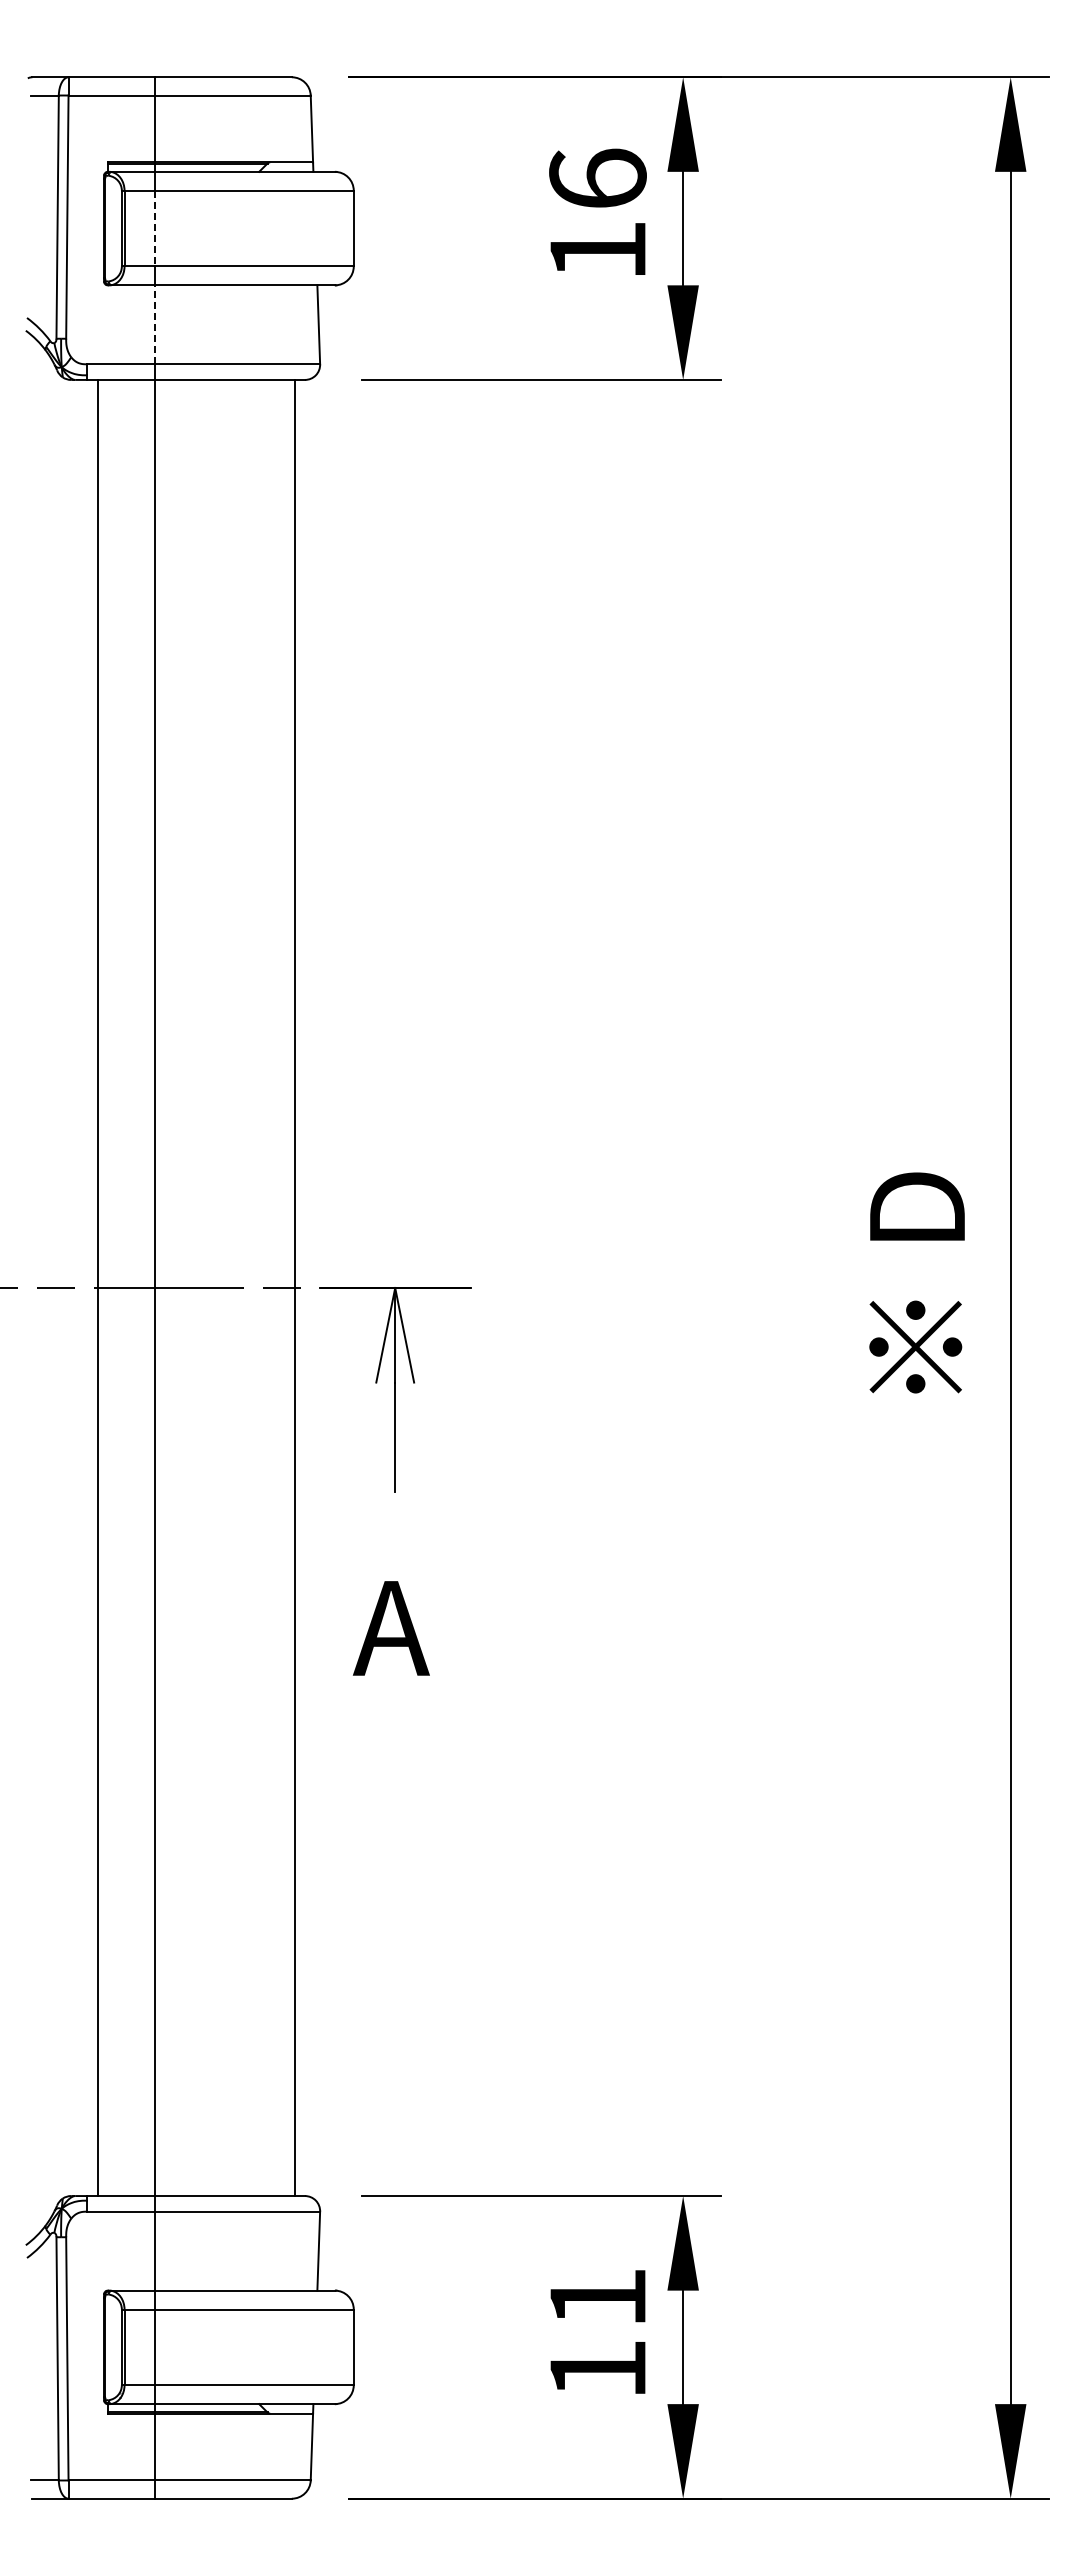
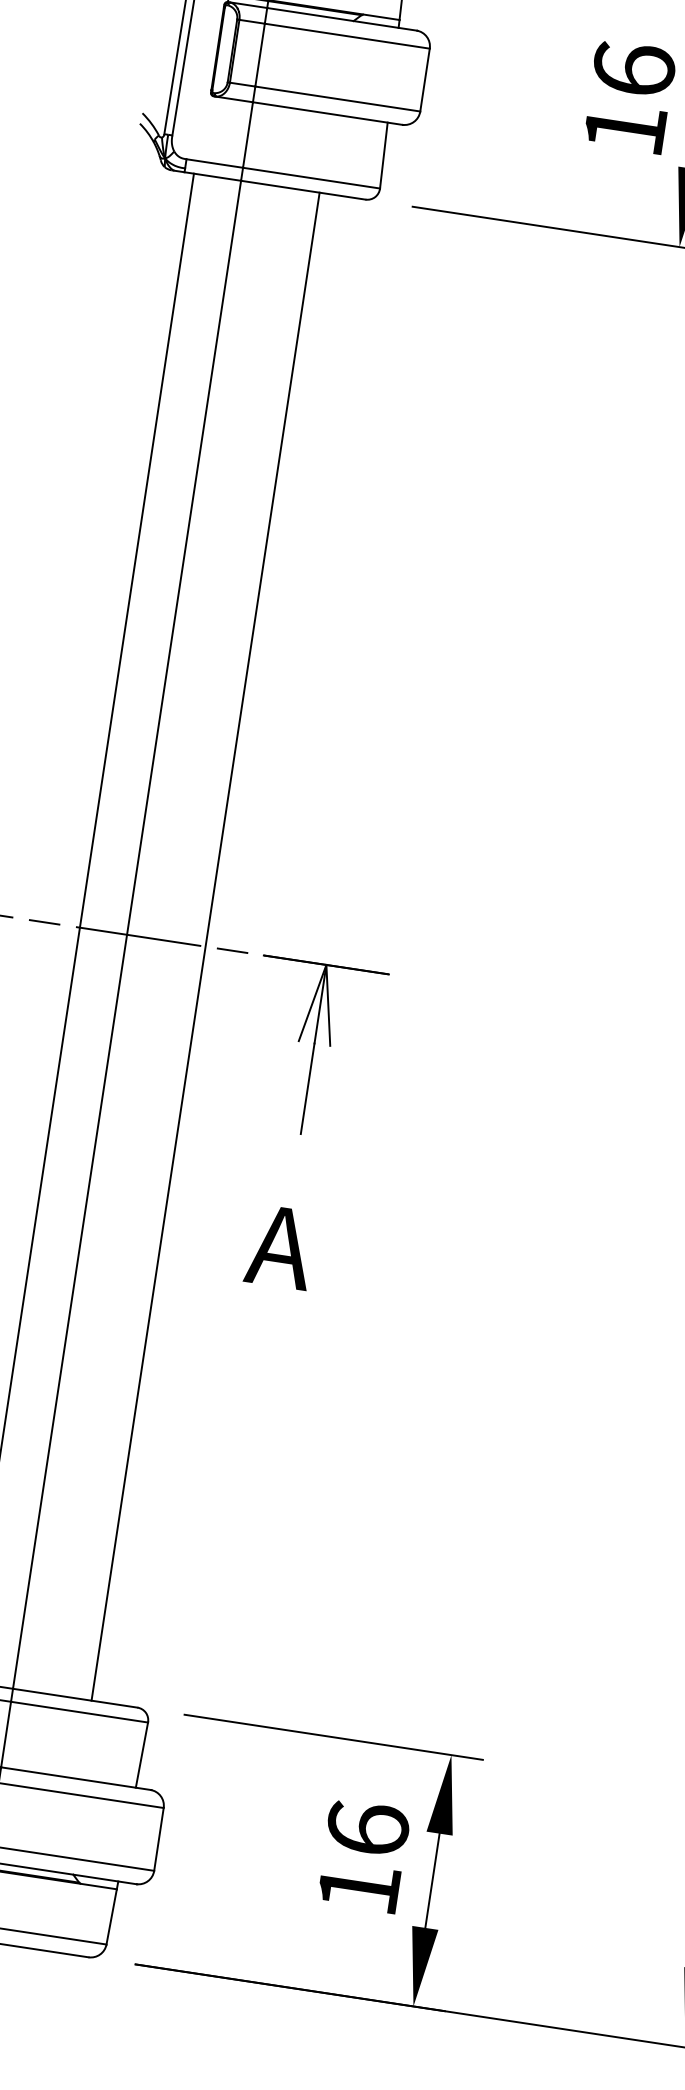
line: (155, 228) -> (260, 55), dashed -> solid
line: (155, 324) -> (248, 134), dashed -> solid
line: (294, 1287) -> (205, 946), moved
text: (597, 2296) -> (367, 1827), 11 -> 16

